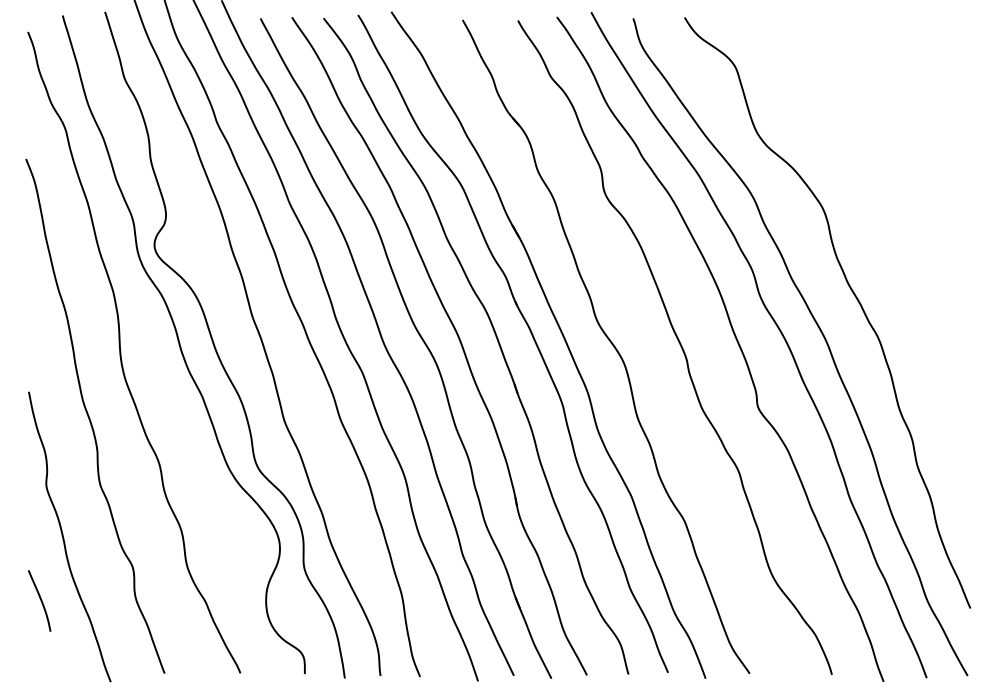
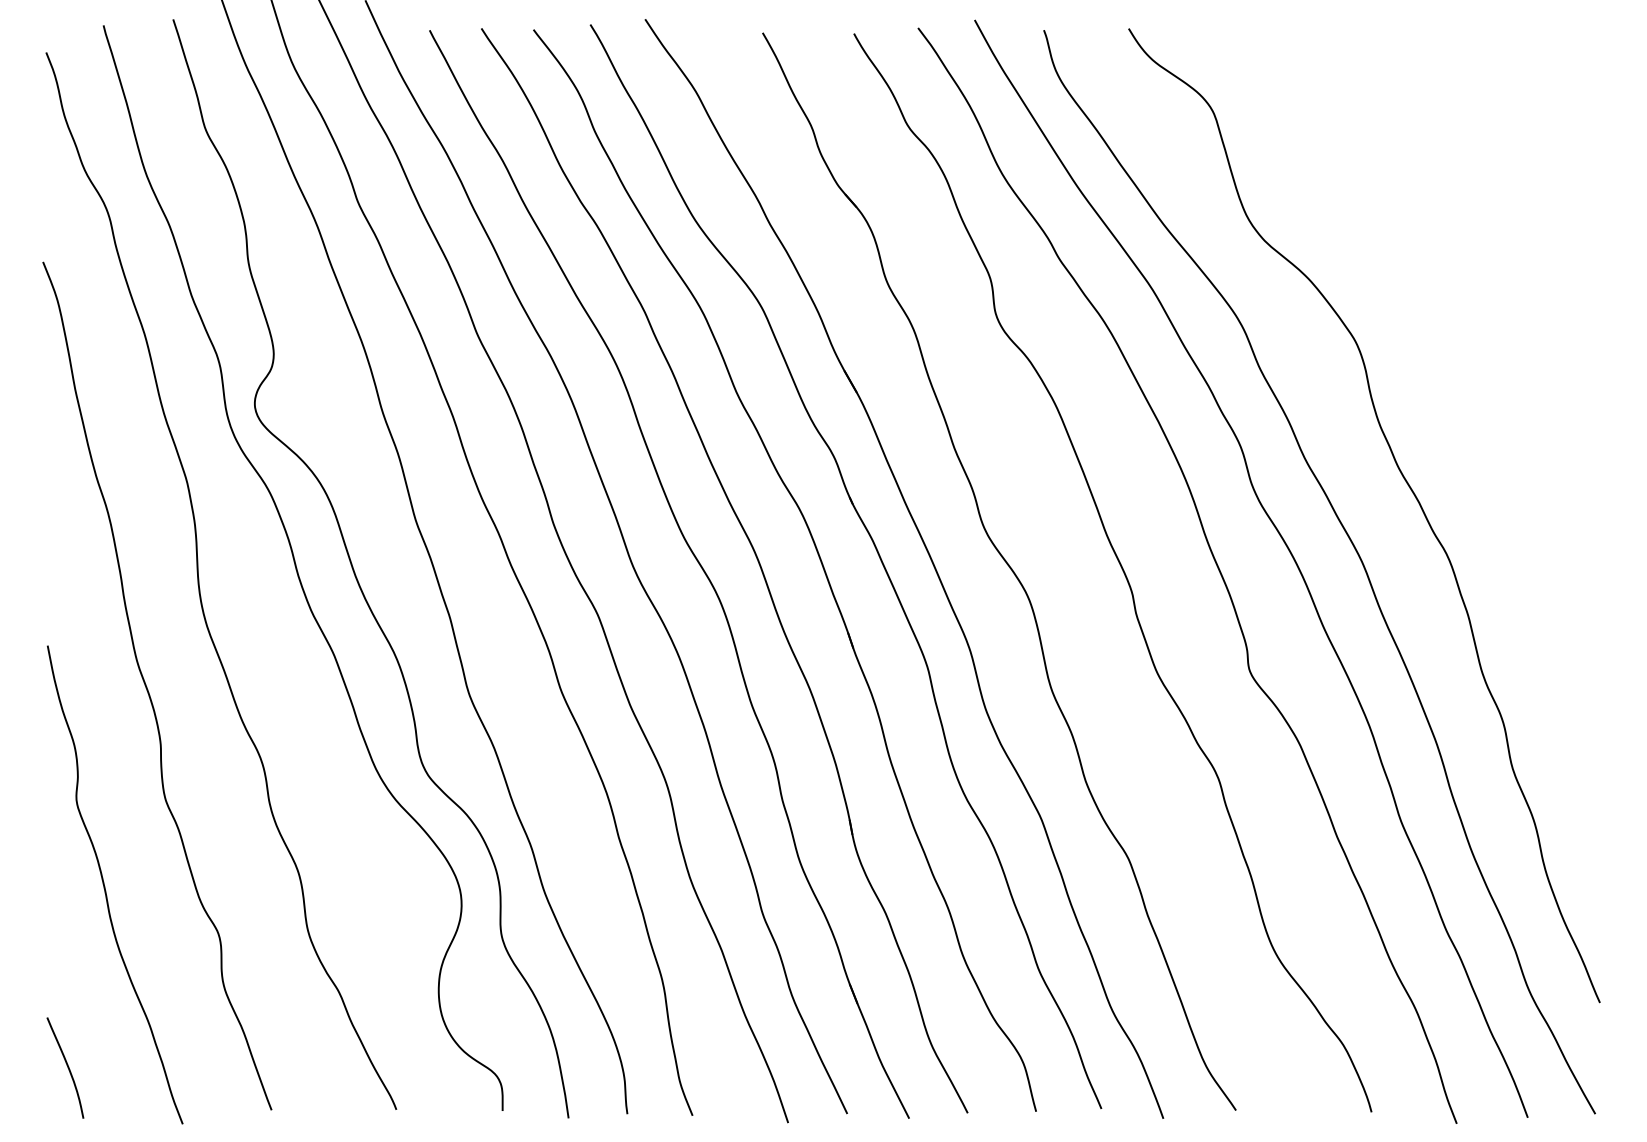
curve: (40, 600) -> (66, 1067), moved

